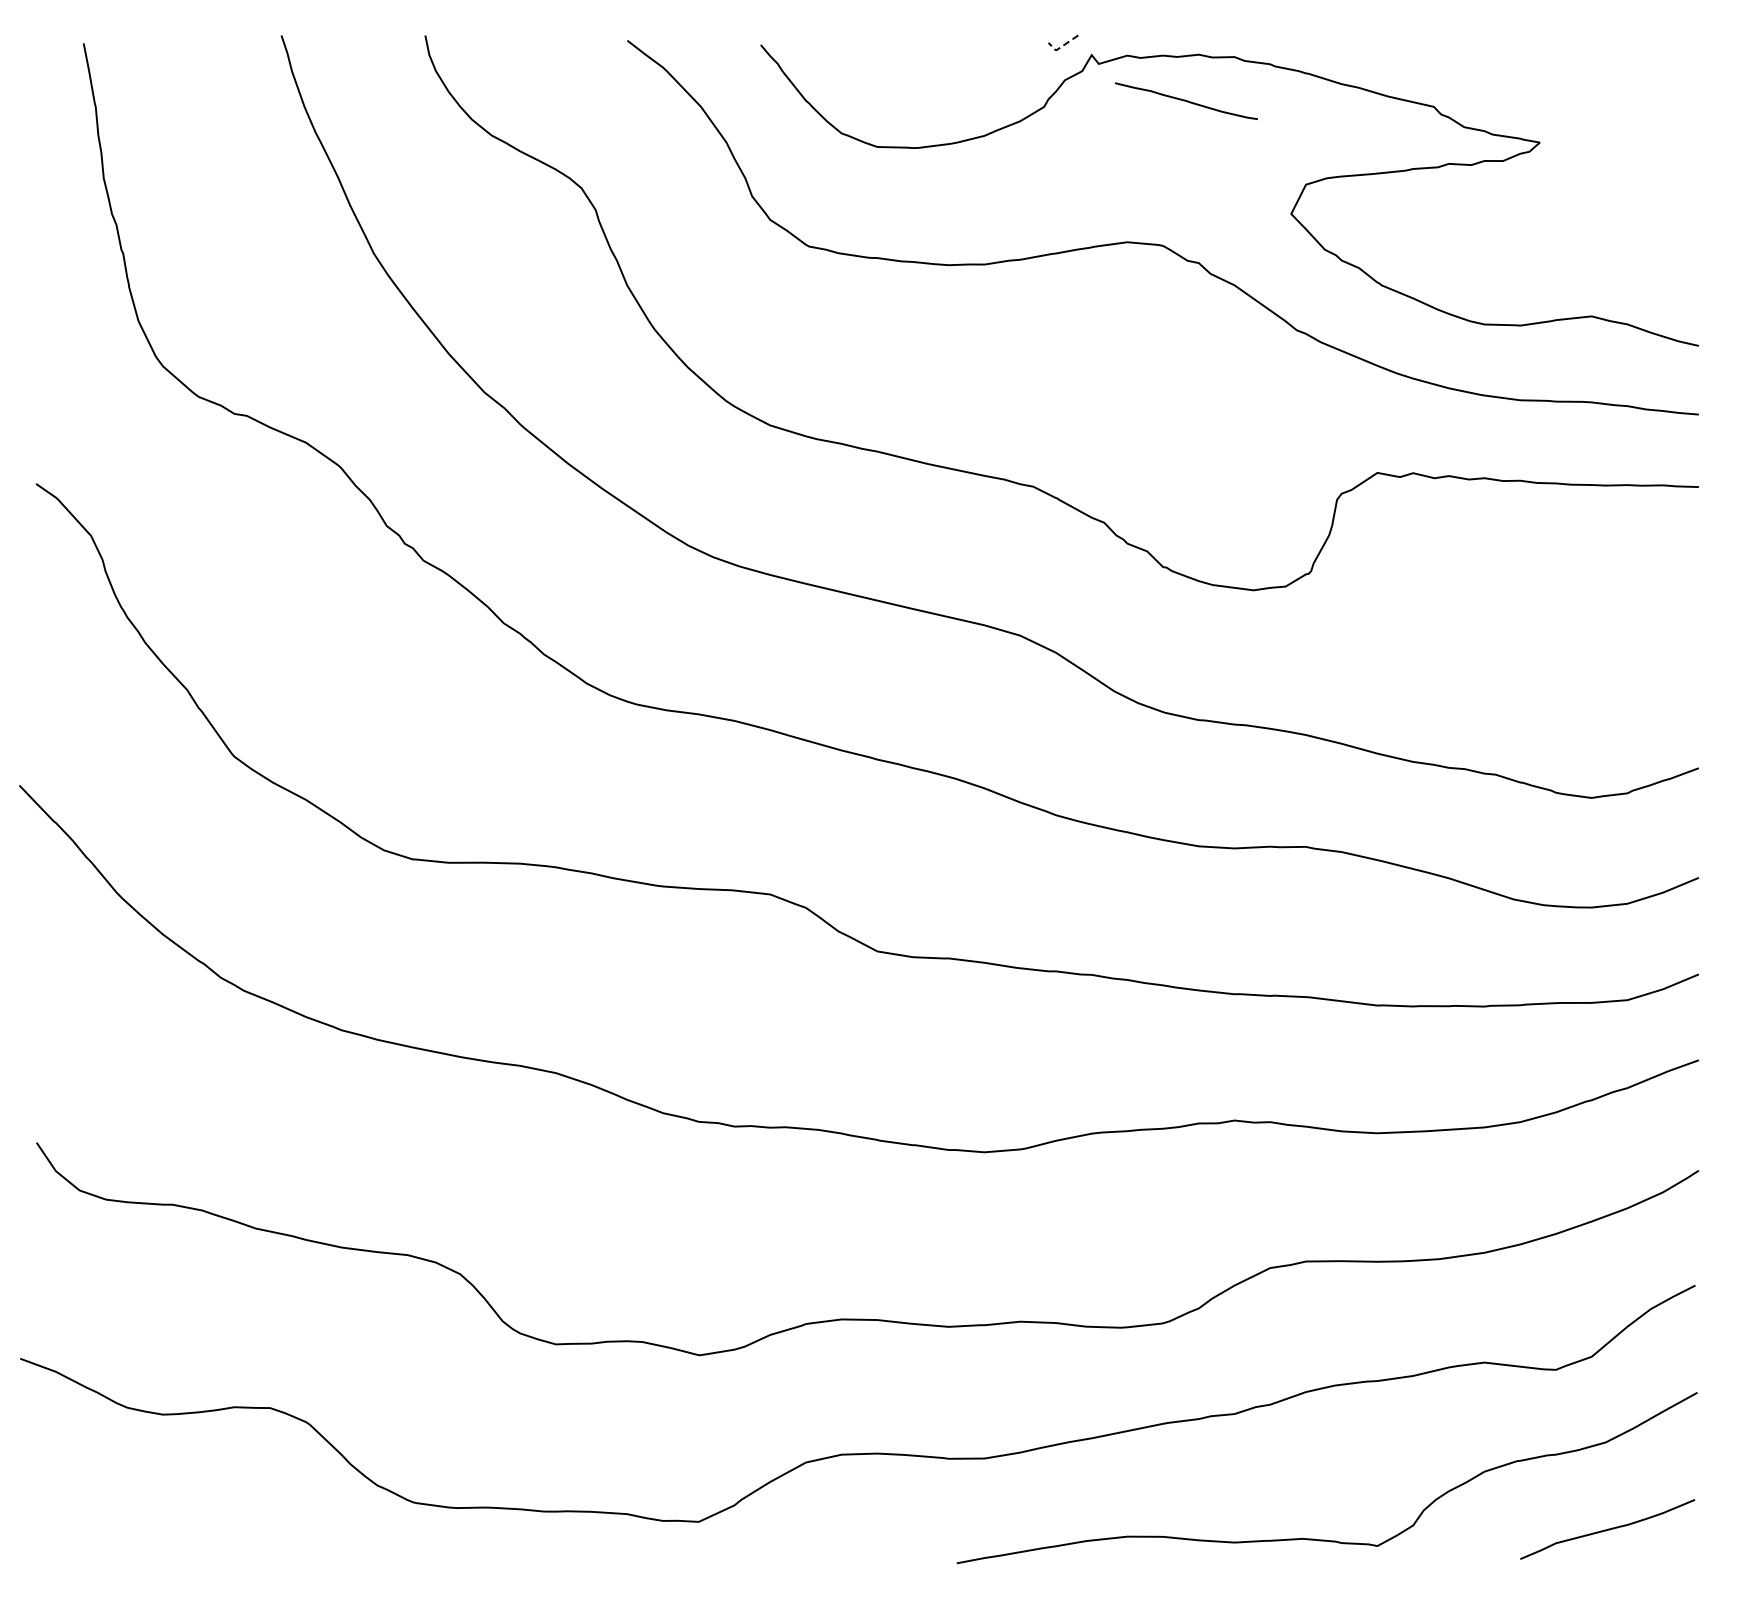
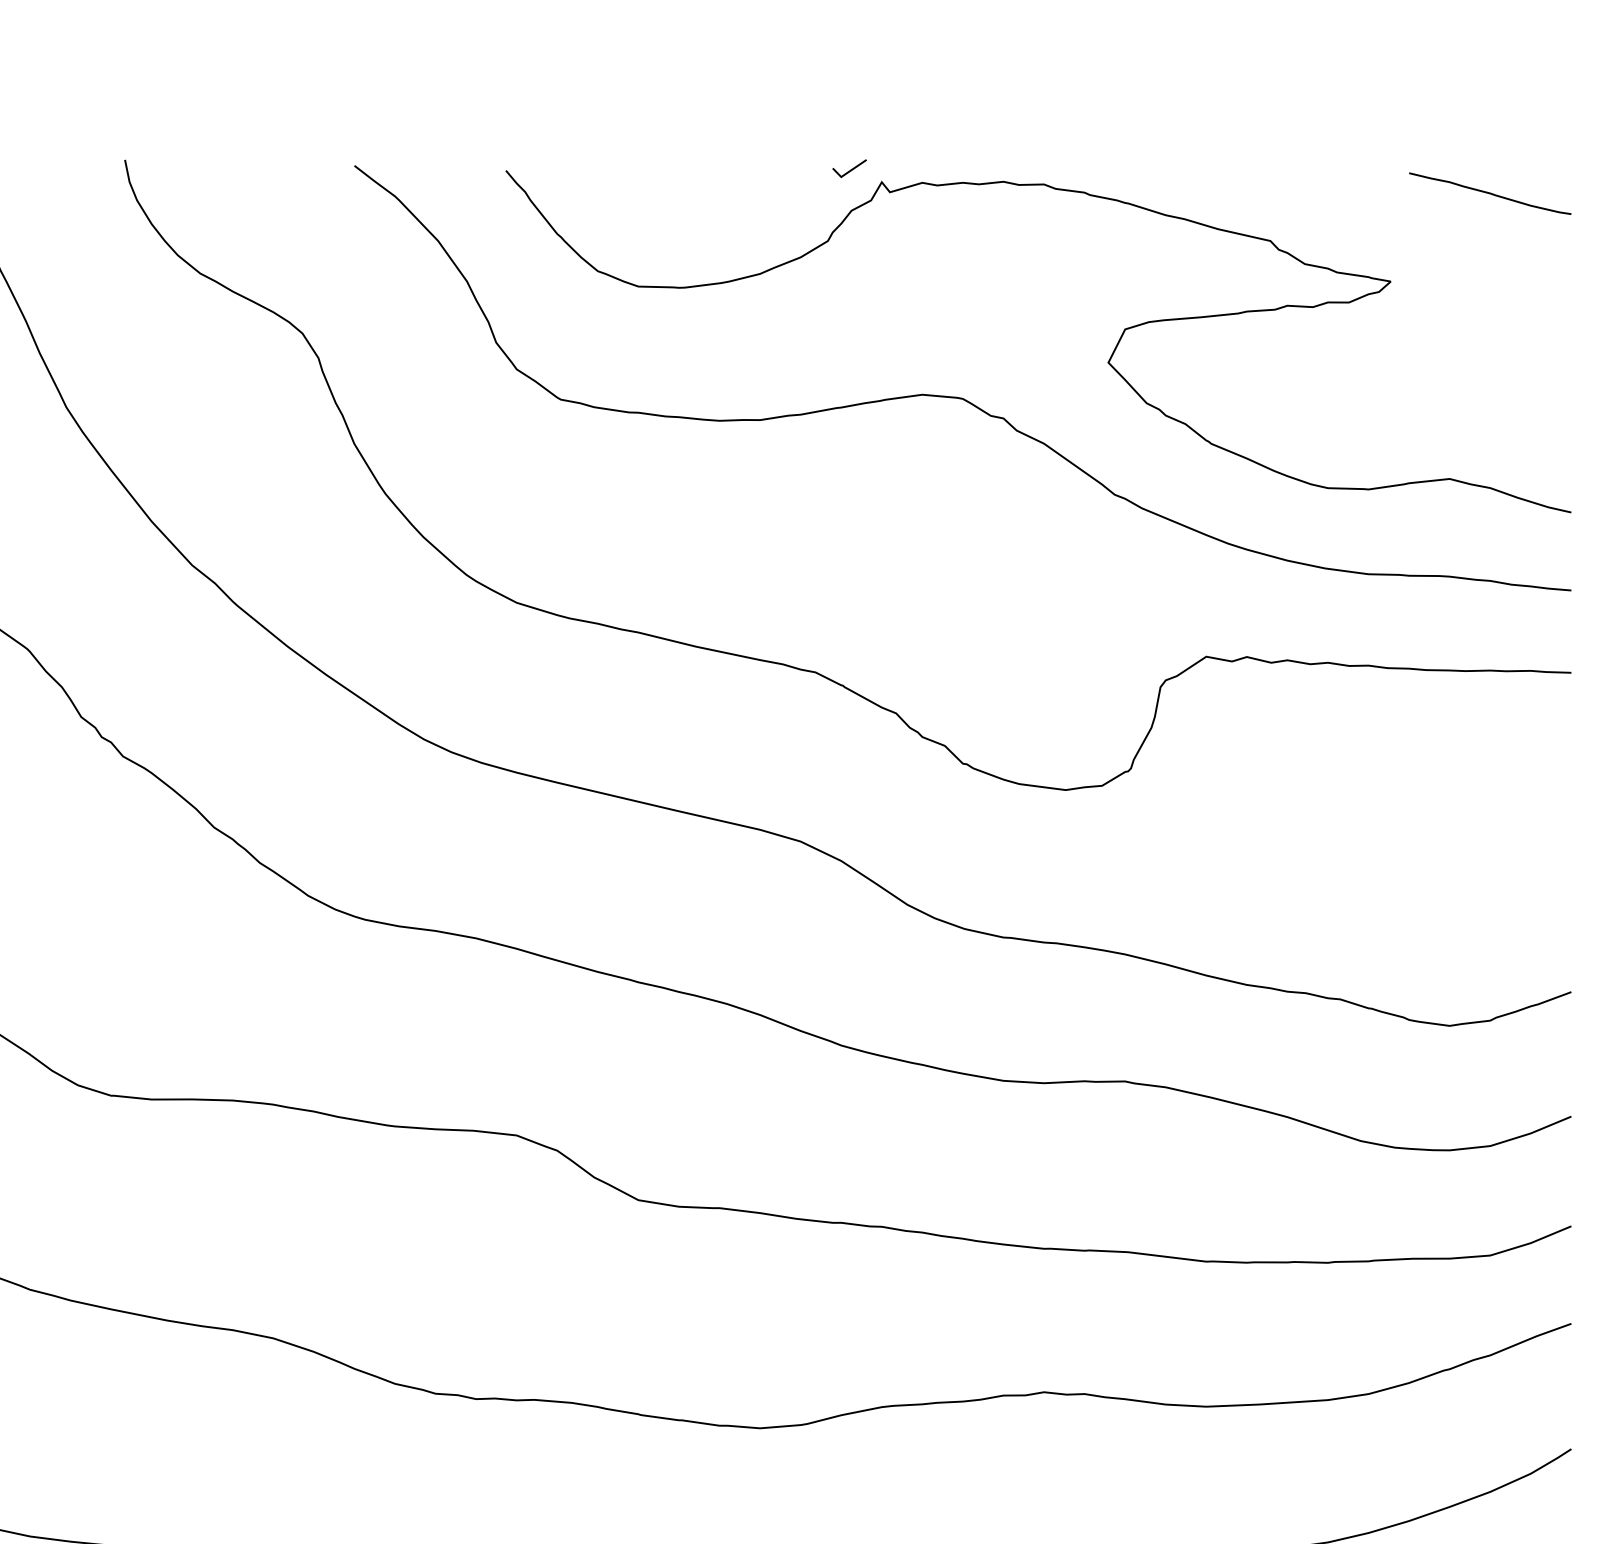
line: (1061, 46) -> (847, 172), dashed -> solid
curve: (1186, 100) -> (1490, 192), moved

